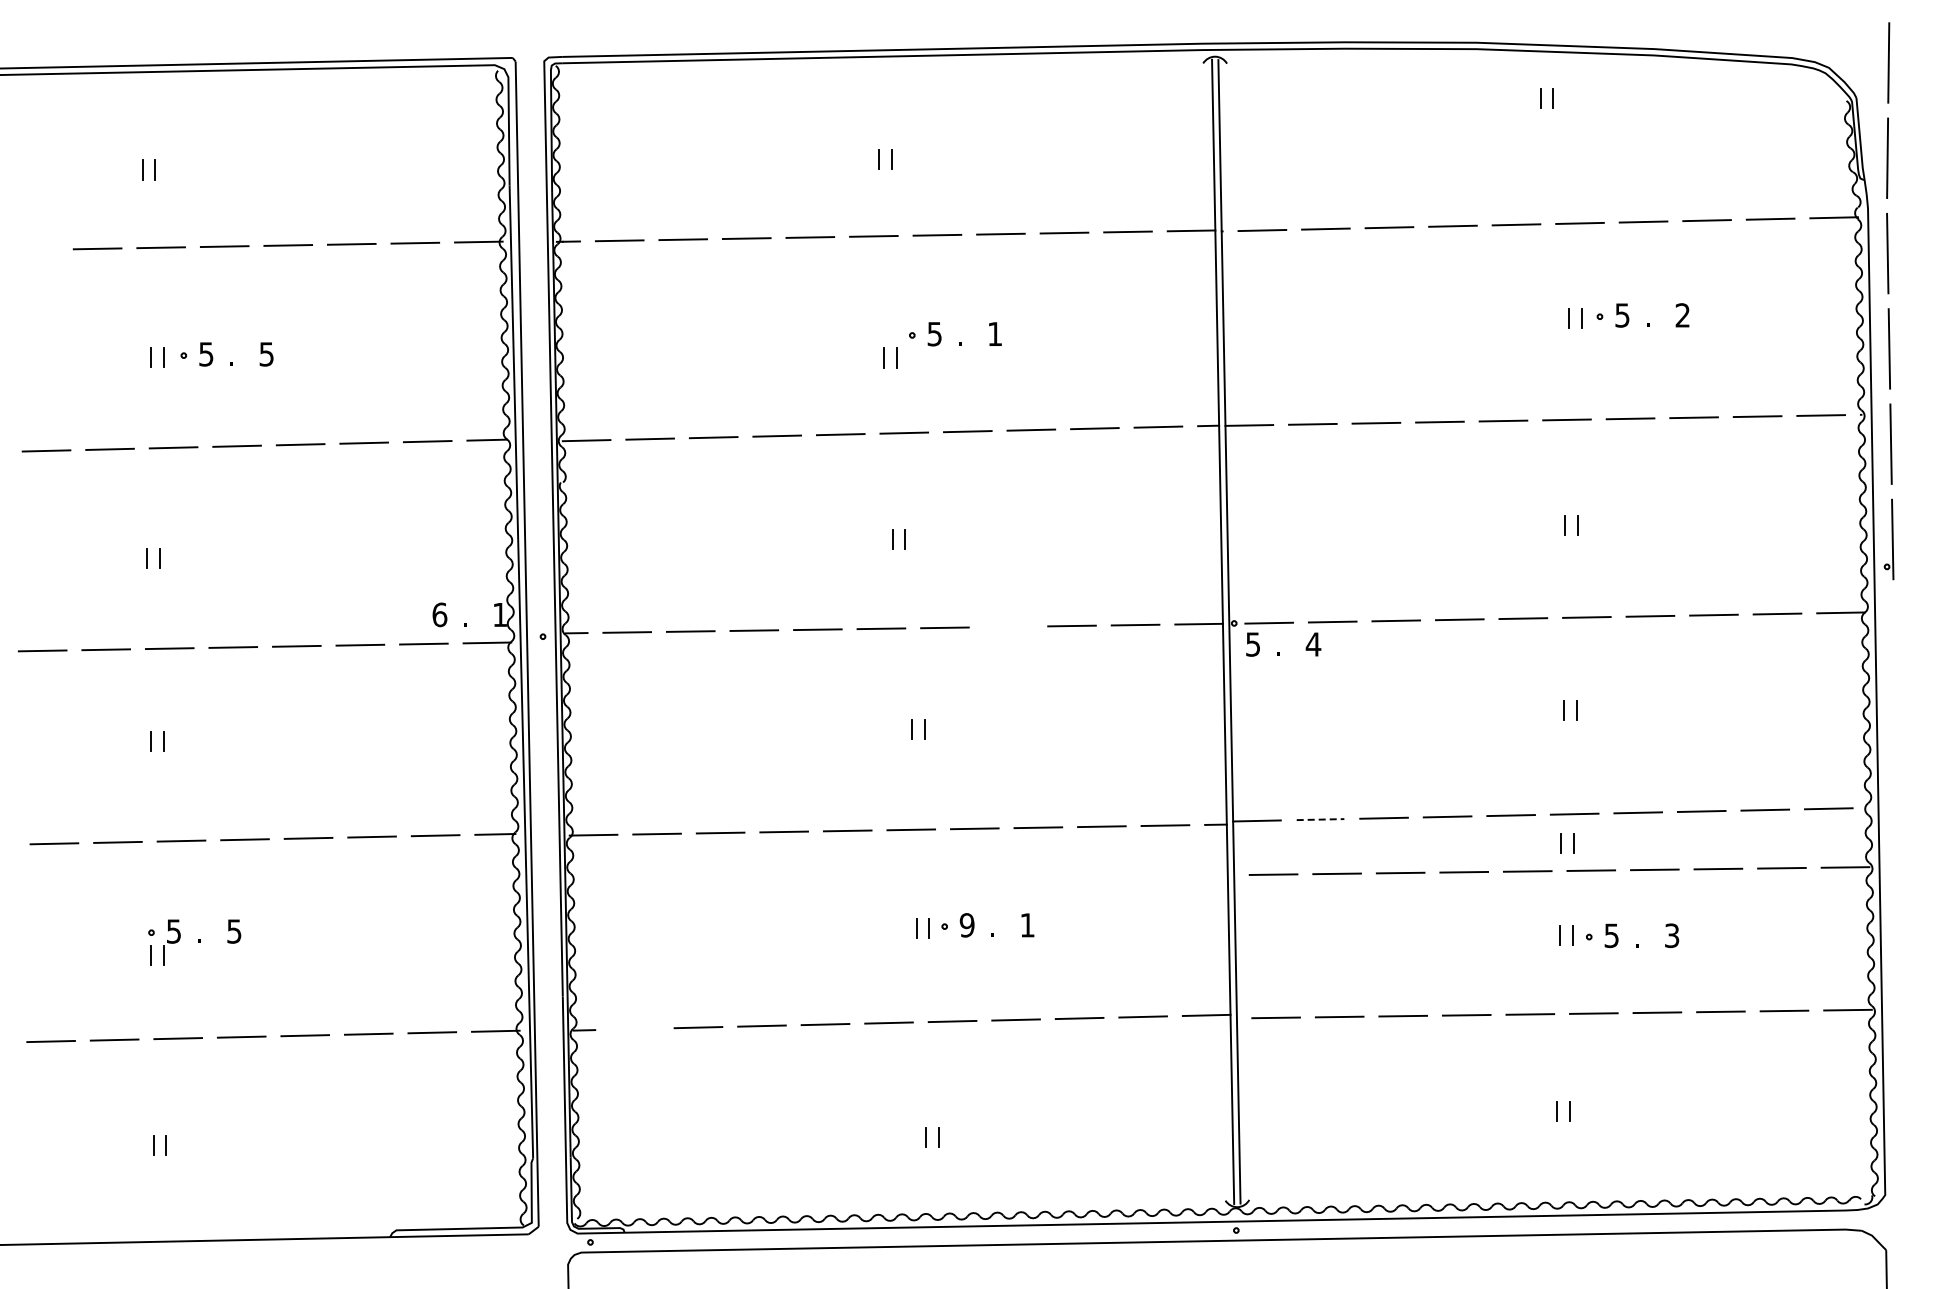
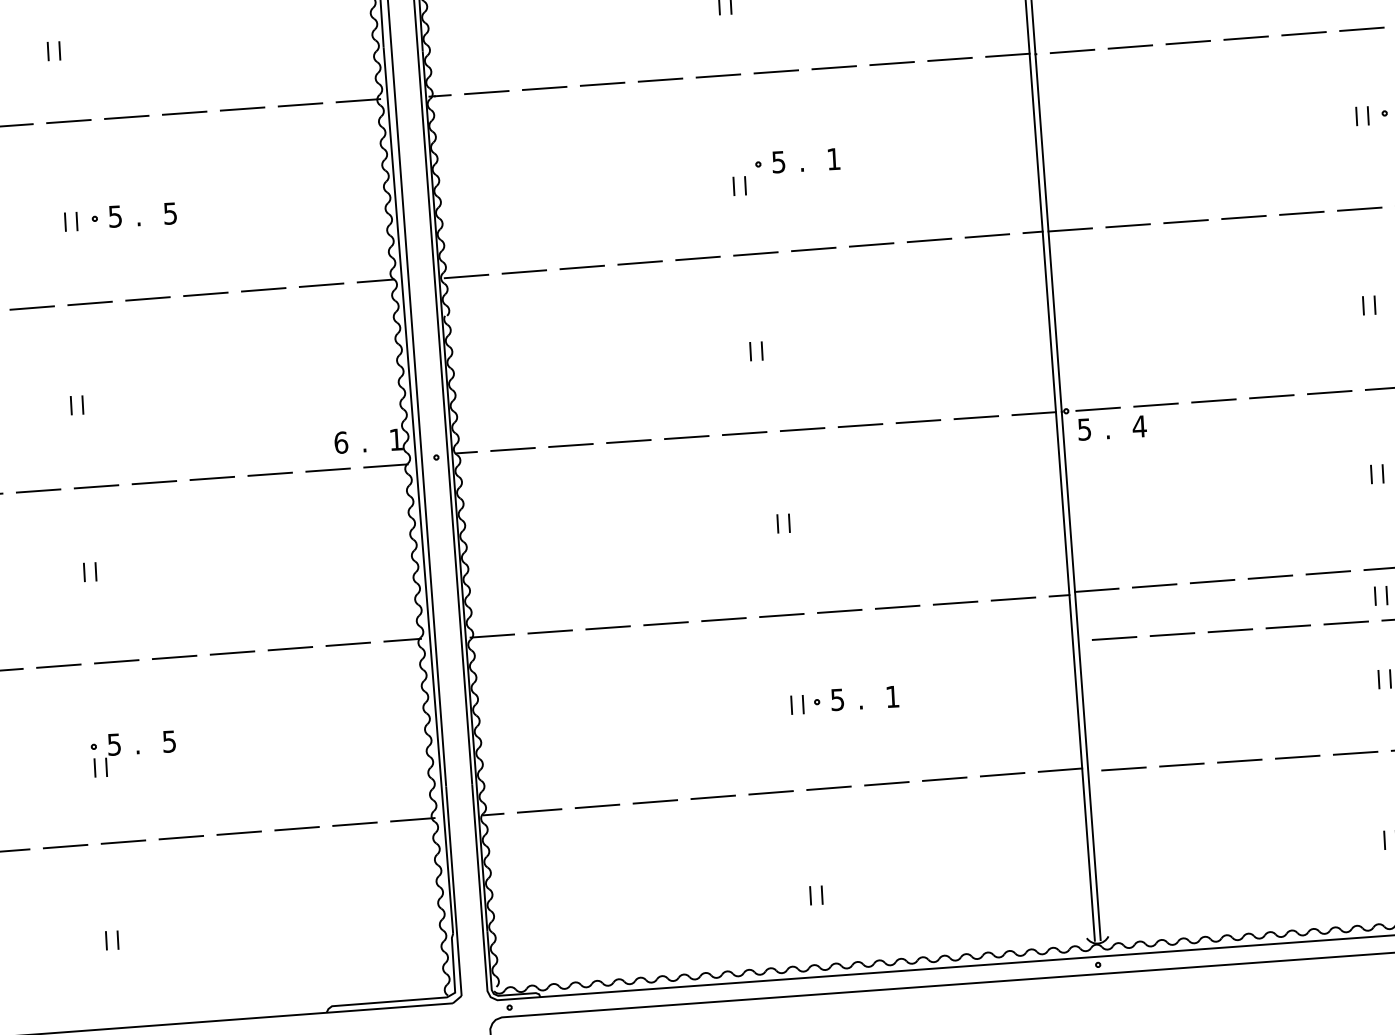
line: (1008, 626) -> (860, 425), added
line: (1320, 819) -> (1154, 585), dashed -> solid
text: (966, 925) -> (836, 700), 9 -> 5
line: (634, 1028) -> (539, 810), added

